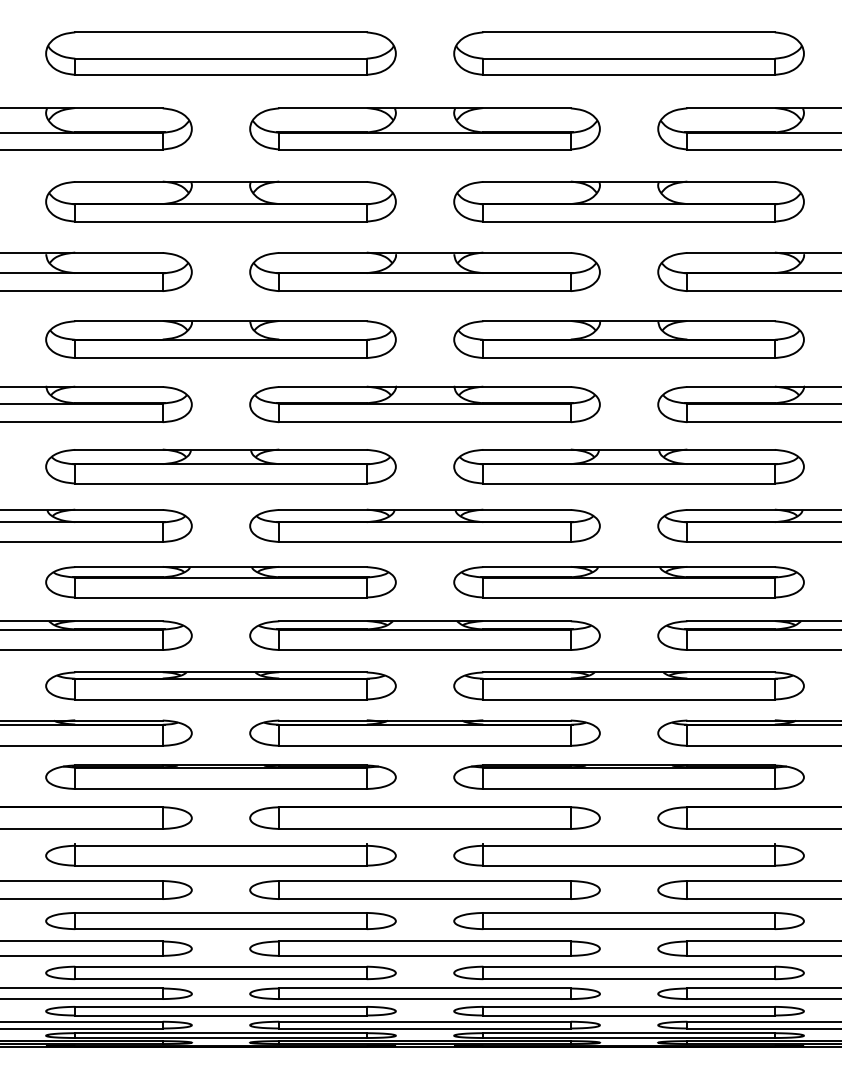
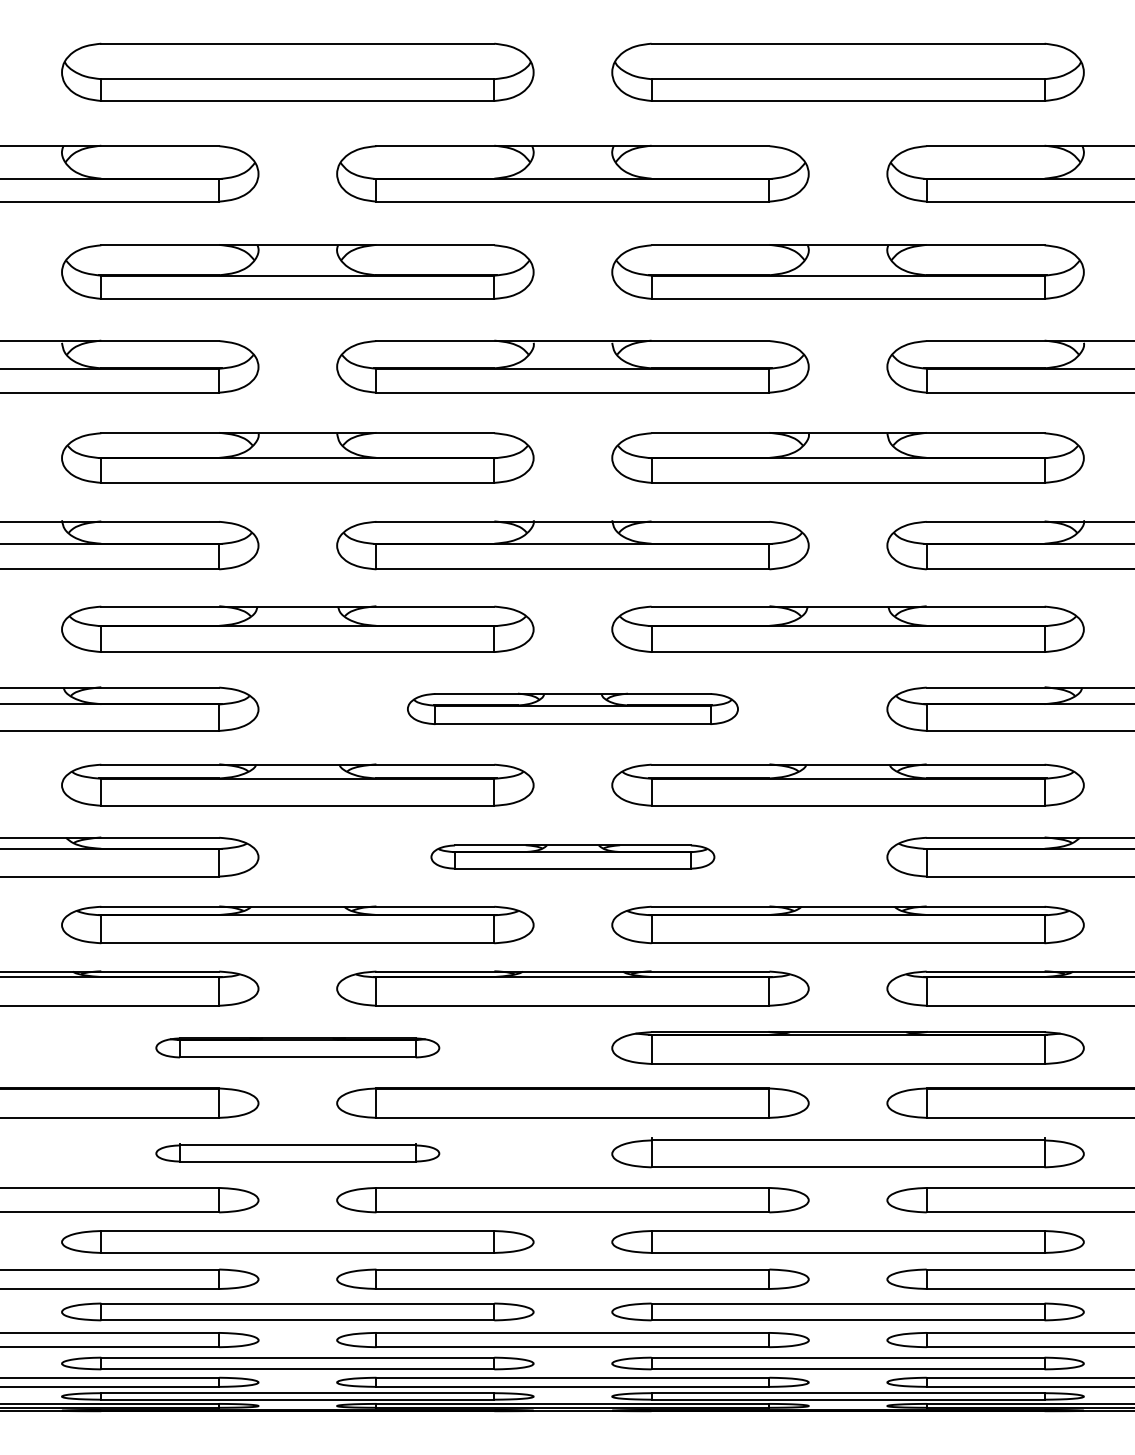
part: (424, 525) -> (572, 708), size x0.7
part: (424, 635) -> (572, 856), size x0.6
part: (220, 776) -> (297, 1047), size x0.6
part: (220, 854) -> (297, 1152), size x0.6

